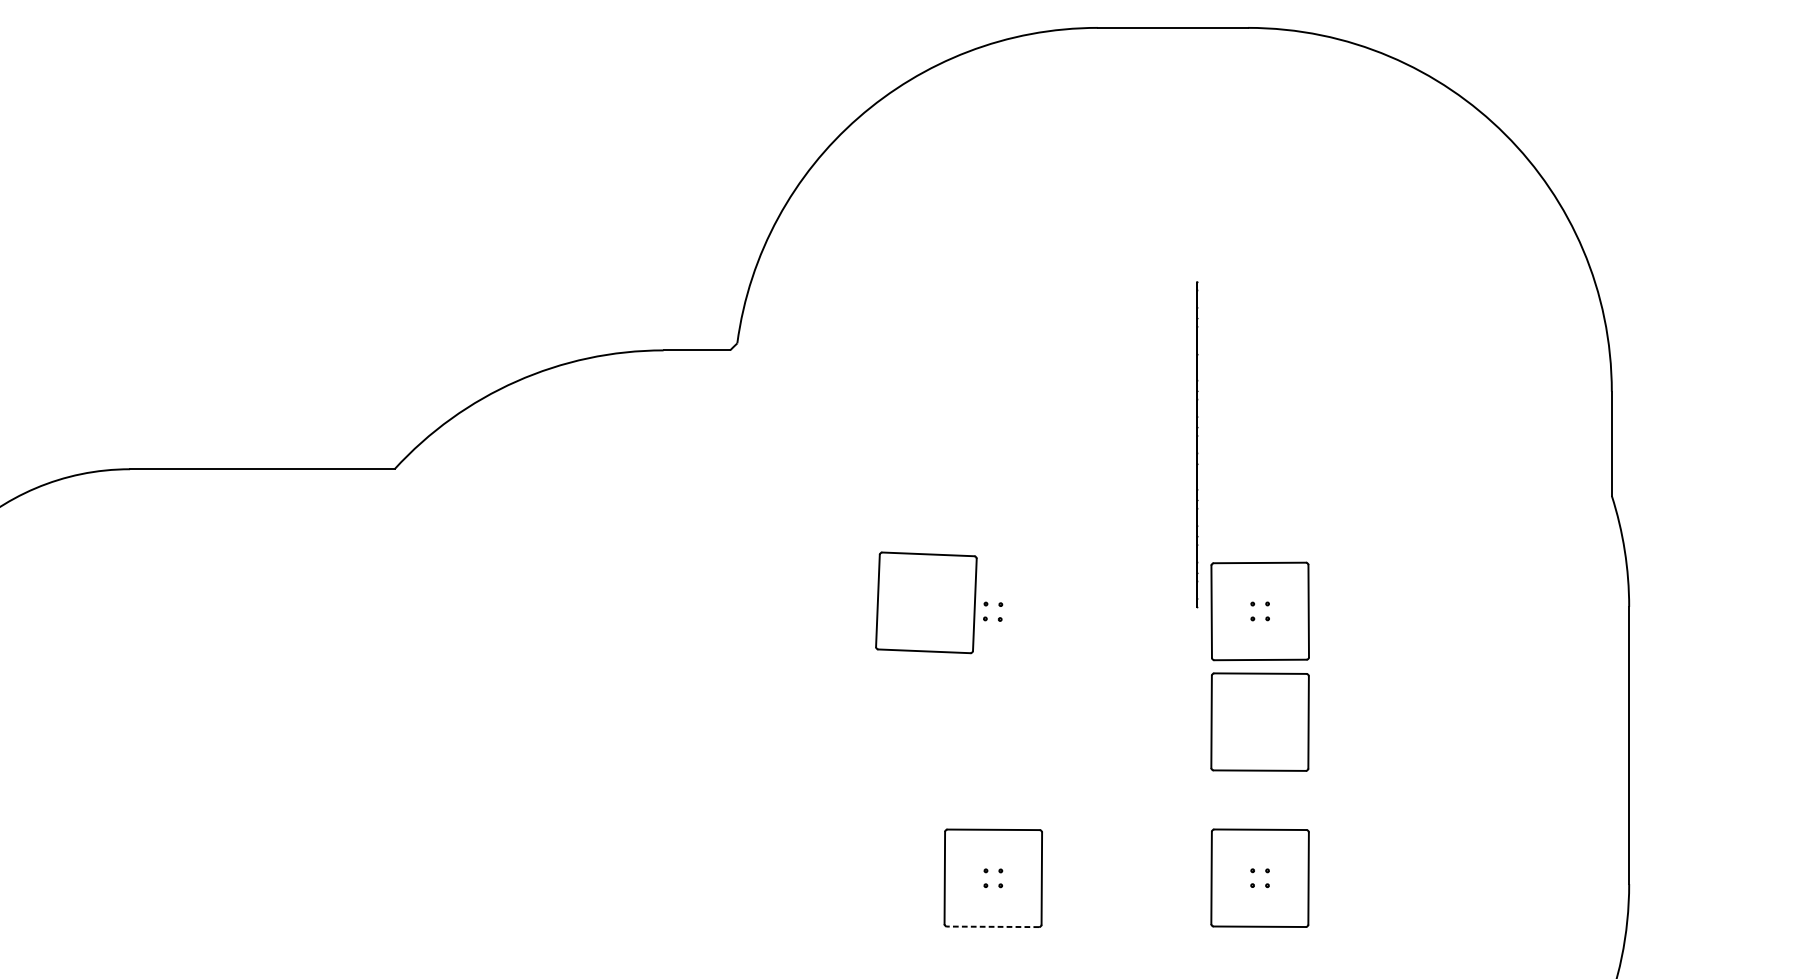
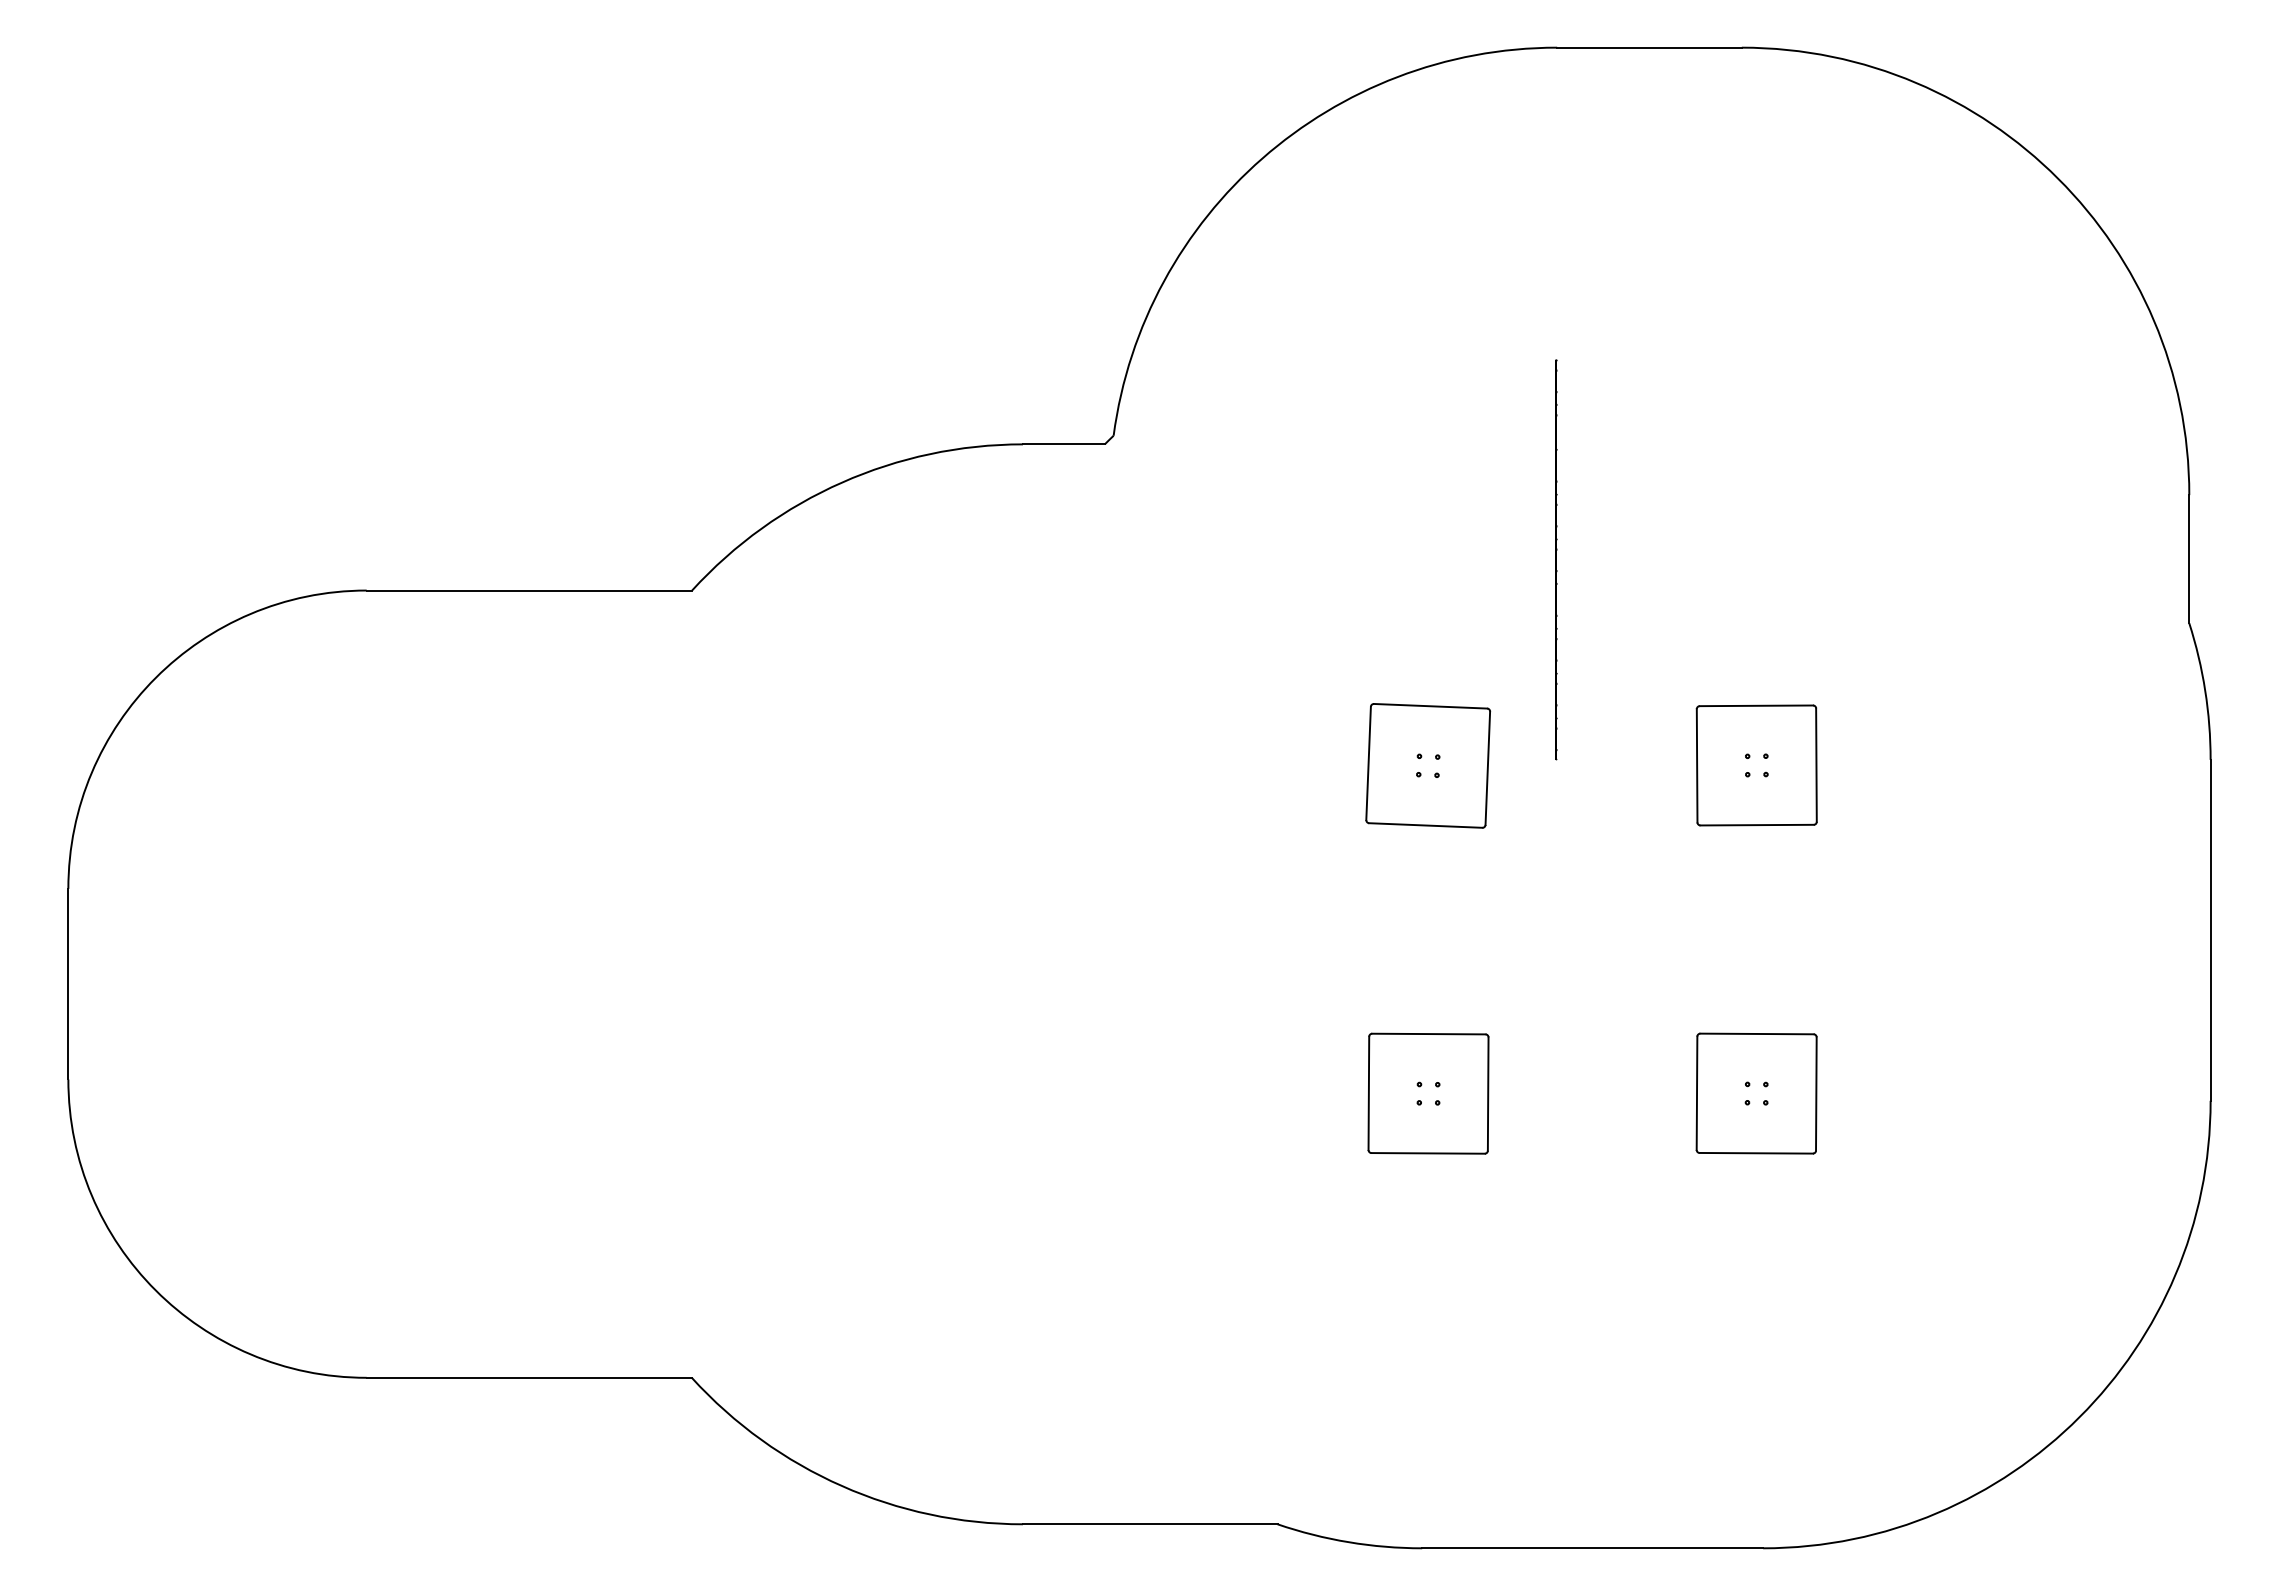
line: (1197, 444) -> (1556, 559), moved
part: (926, 602) -> (1428, 765), moved
part: (1259, 722) -> (1756, 901), removed
line: (993, 926) -> (1428, 1153), dashed -> solid

